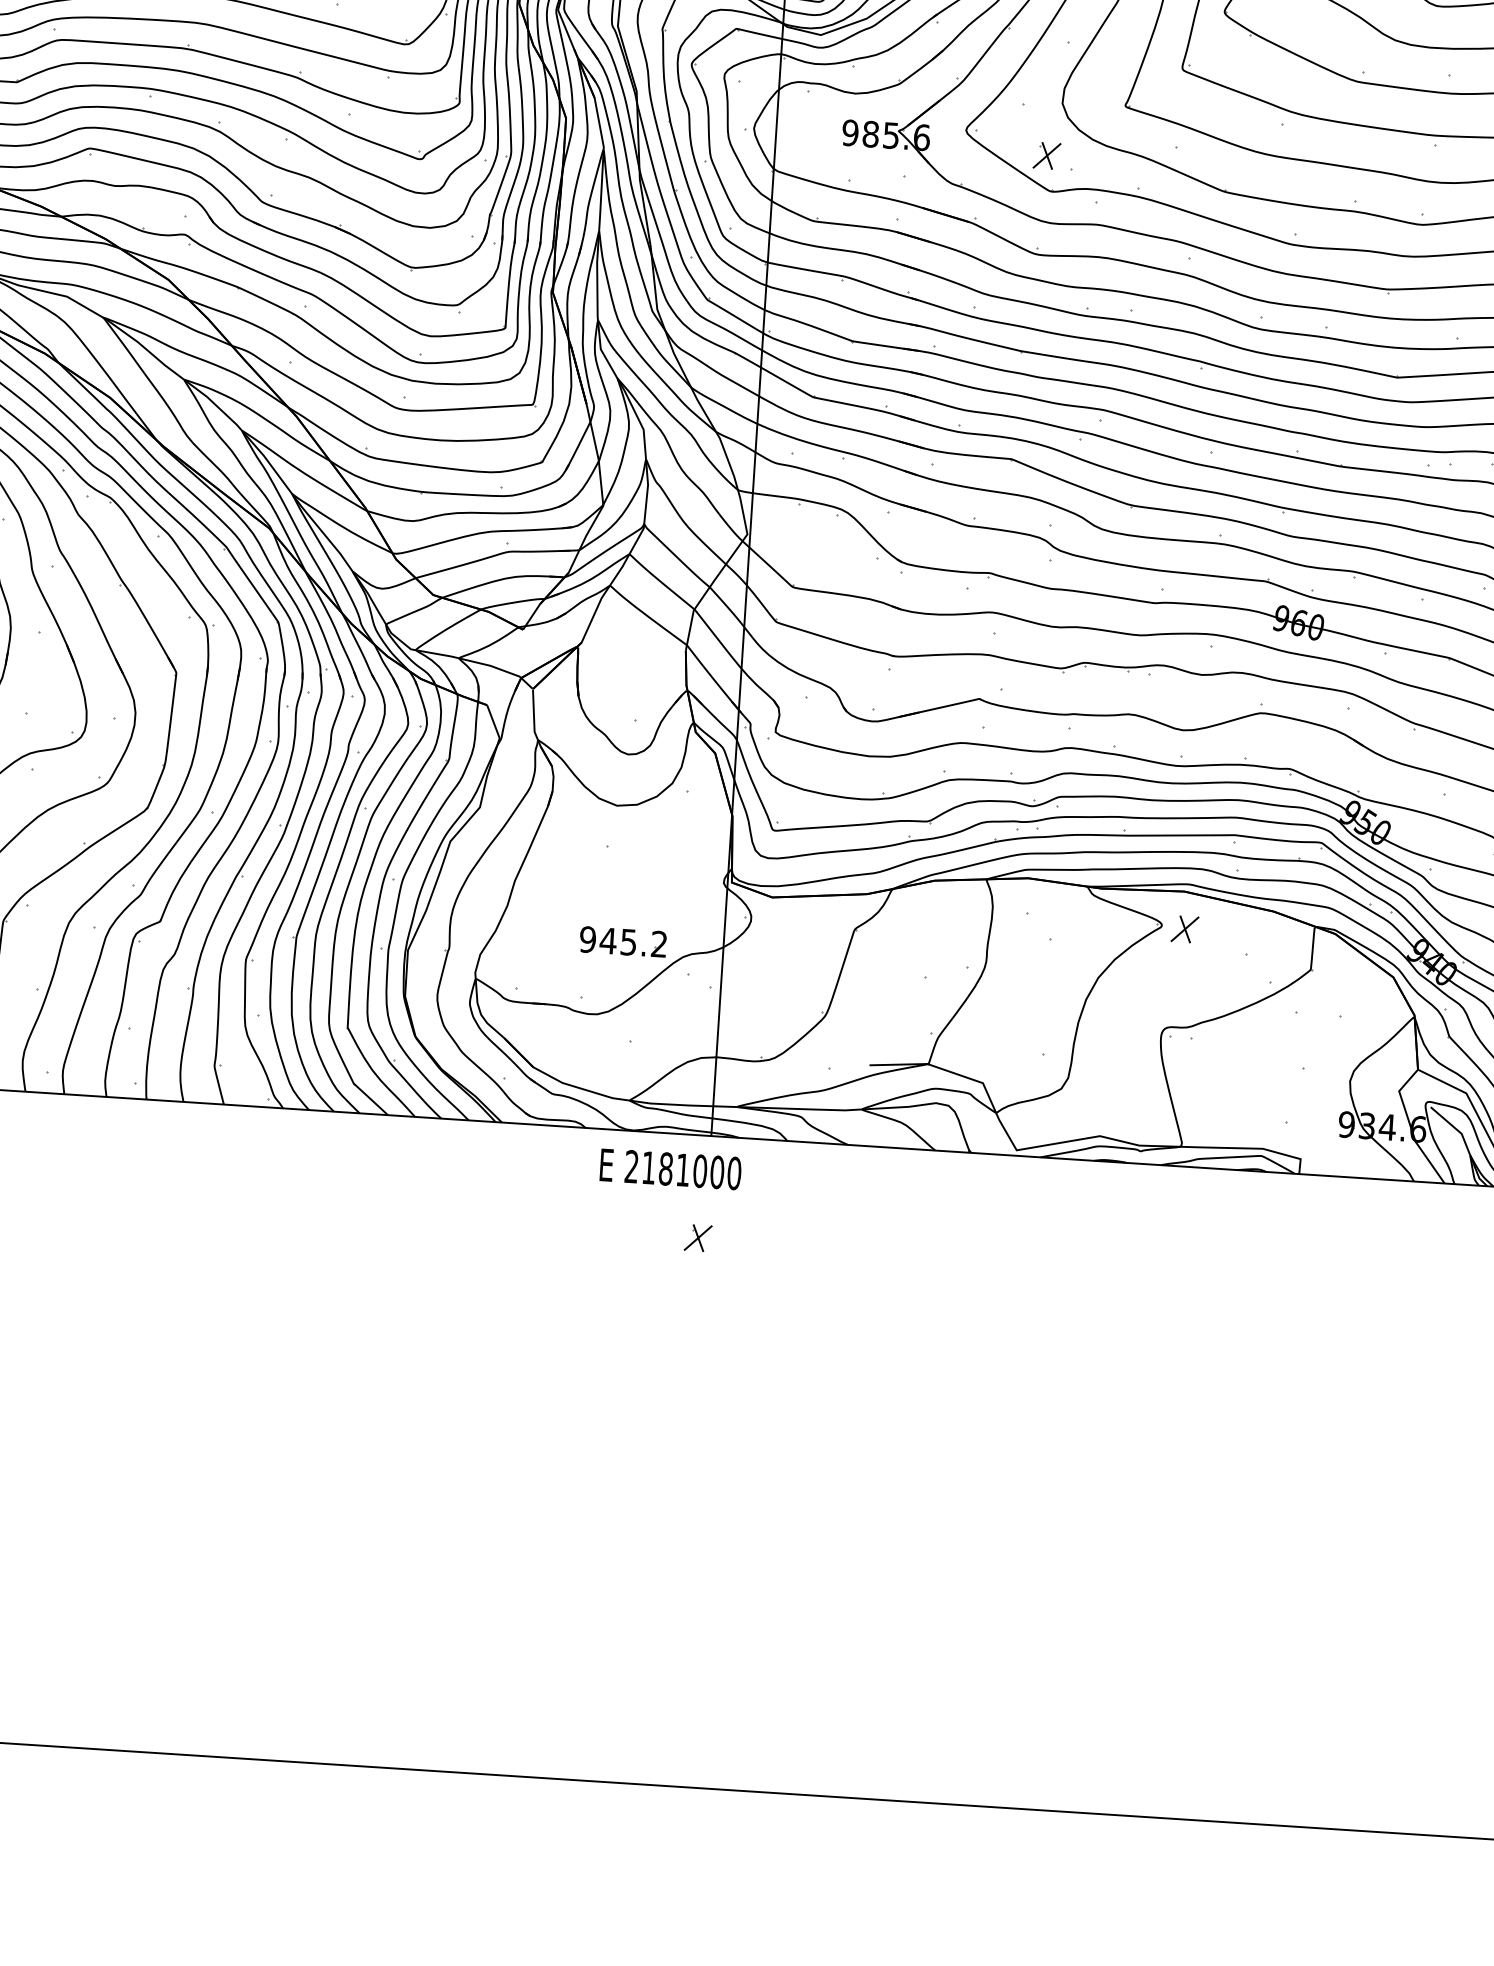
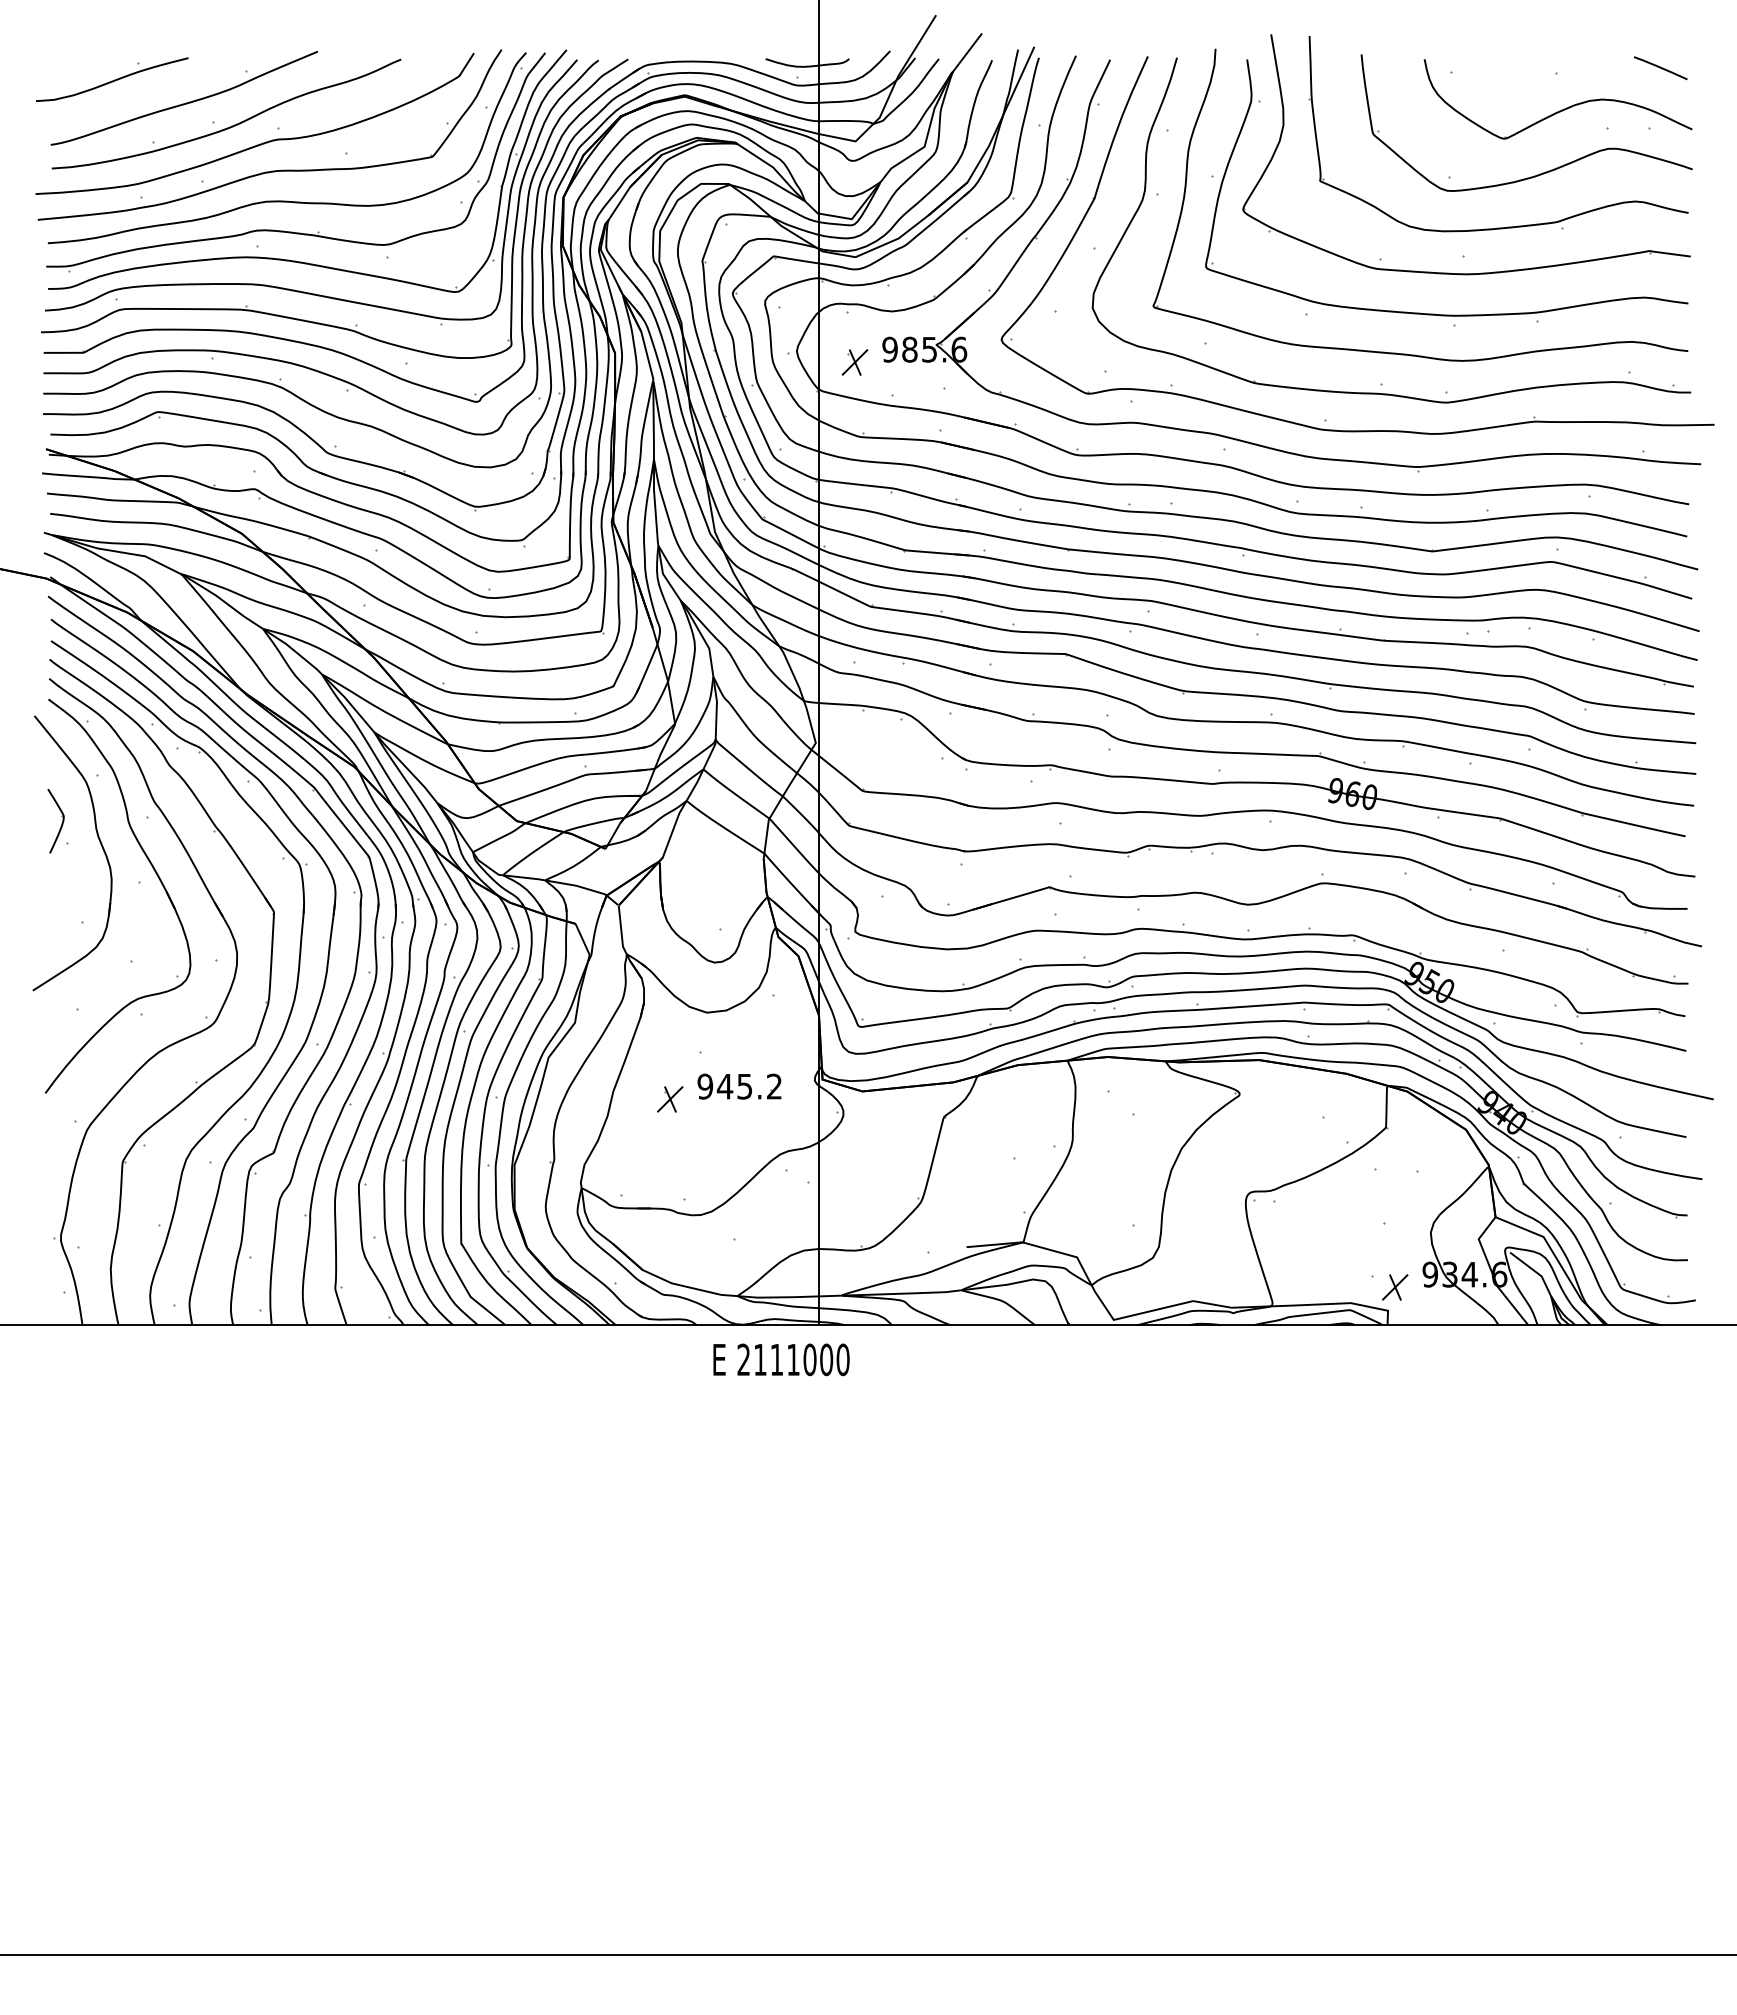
part: (1046, 155) -> (854, 362), moved
part: (1185, 929) -> (1395, 1287), moved
part: (623, 941) -> (739, 1086), moved
text: (665, 1168) -> (776, 1359), 2181000 -> 2111000
part: (698, 1238) -> (670, 1099), moved

